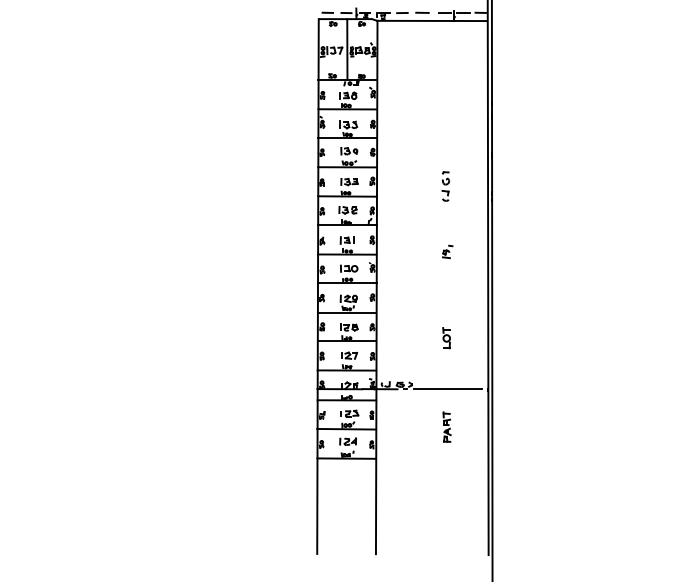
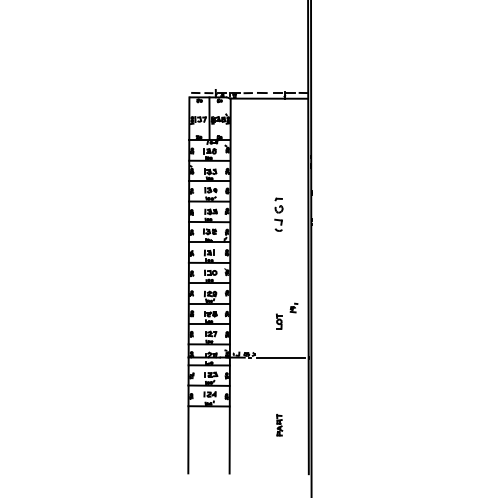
part: (445, 187) -> (278, 215), size x1.6
part: (446, 251) -> (293, 307), moved
part: (446, 427) -> (279, 425), moved

